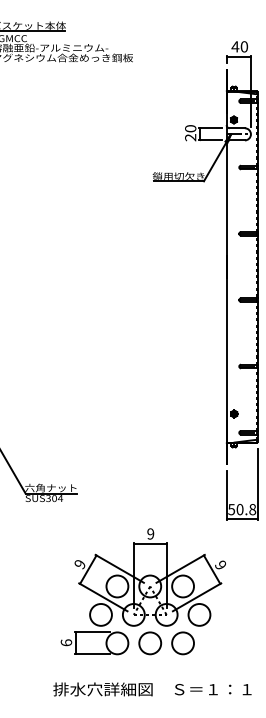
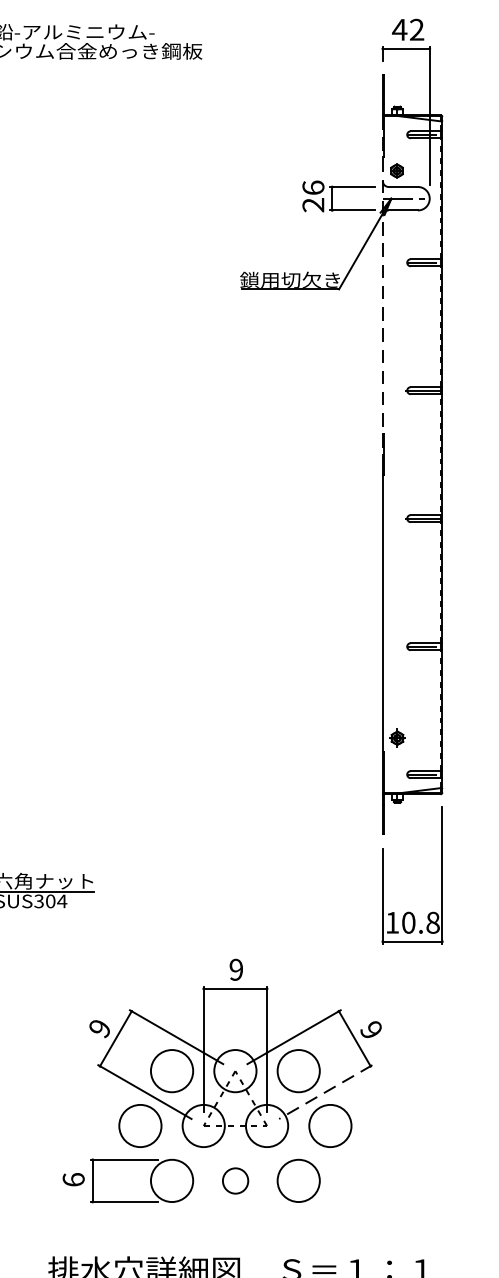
text: (244, 46) -> (417, 29), 40 -> 42
text: (190, 128) -> (313, 187), 20 -> 26
line: (226, 179) -> (382, 285), solid -> dashed
text: (231, 509) -> (392, 922), 50.8 -> 10.8
line: (197, 597) -> (326, 1092), solid -> dashed
circle: (150, 643) -> (235, 1181), size x0.6

